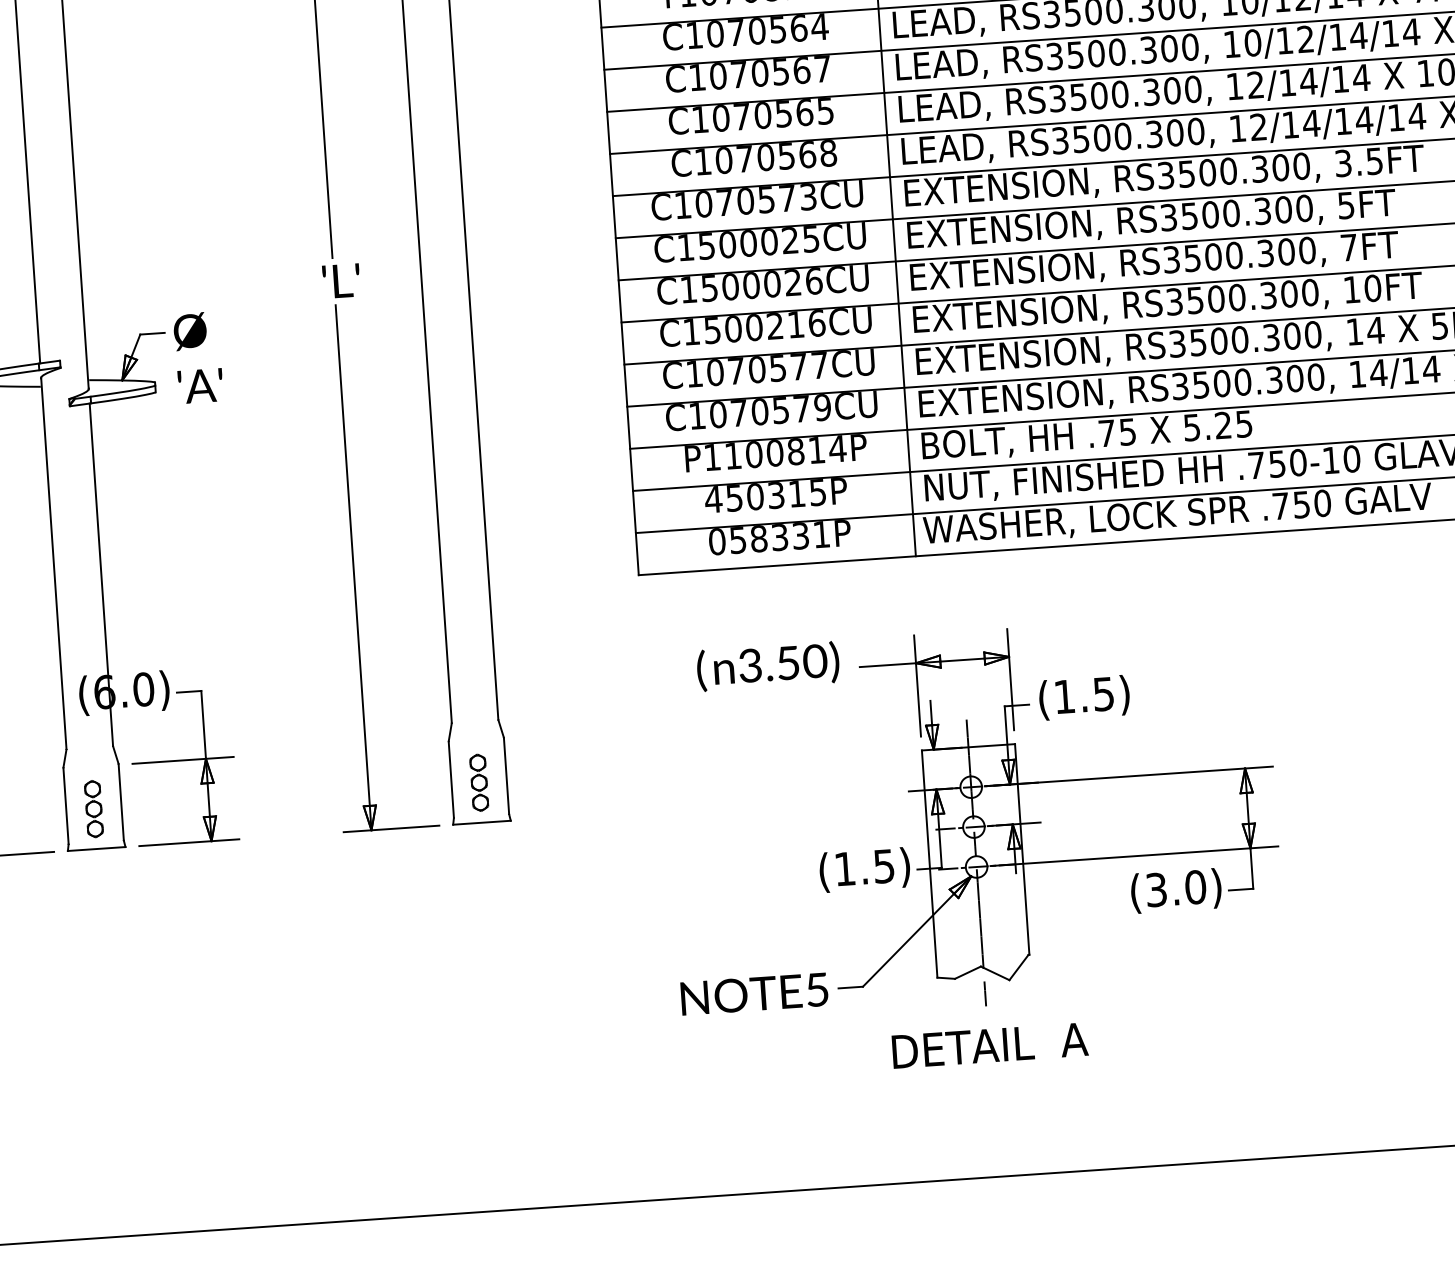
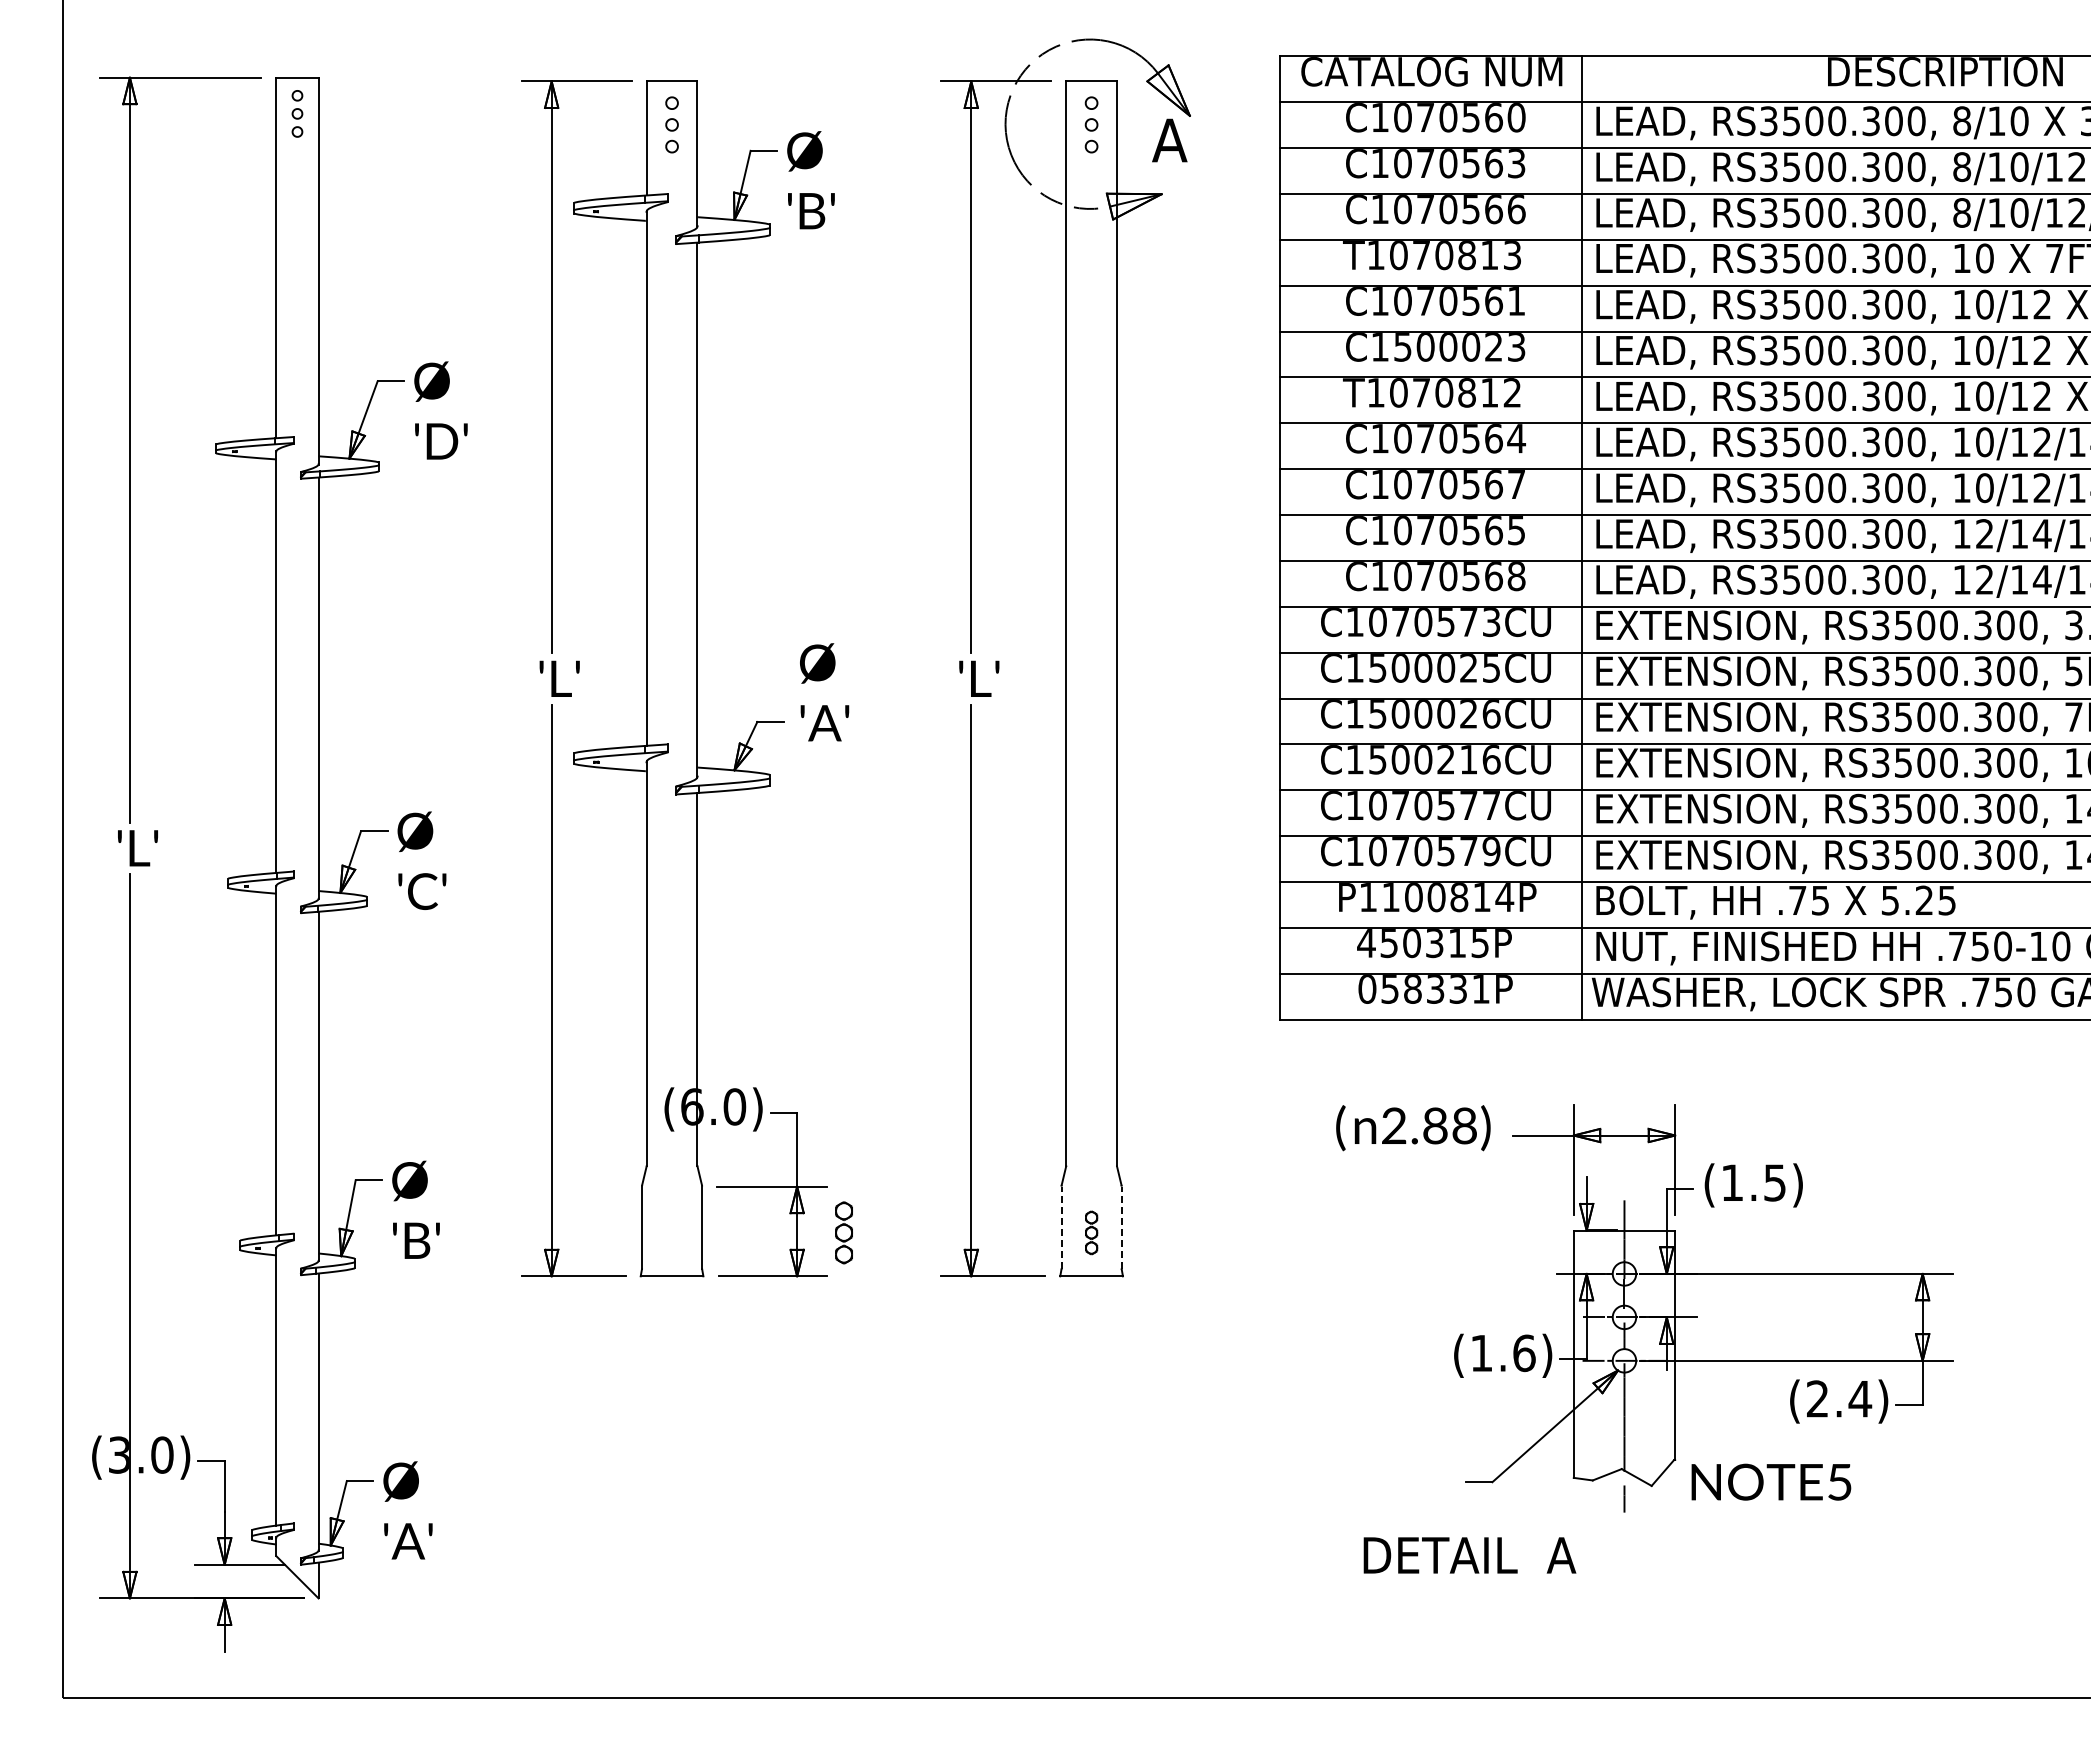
text: (198, 357) -> (824, 692), moved
text: (782, 663) -> (1429, 1125), 3.50) -> 2.88)
line: (506, 776) -> (1121, 1227), solid -> dashed
line: (451, 779) -> (1061, 1227), solid -> dashed
part: (479, 782) -> (1091, 1232), size x0.7
part: (93, 808) -> (843, 1232), moved
text: (884, 866) -> (1524, 1353), (1.5) -> (1.6)
text: (1176, 888) -> (1839, 1398), (3.0) -> (2.4)
text: (754, 993) -> (1771, 1481), moved
text: (989, 1045) -> (1469, 1555), moved

